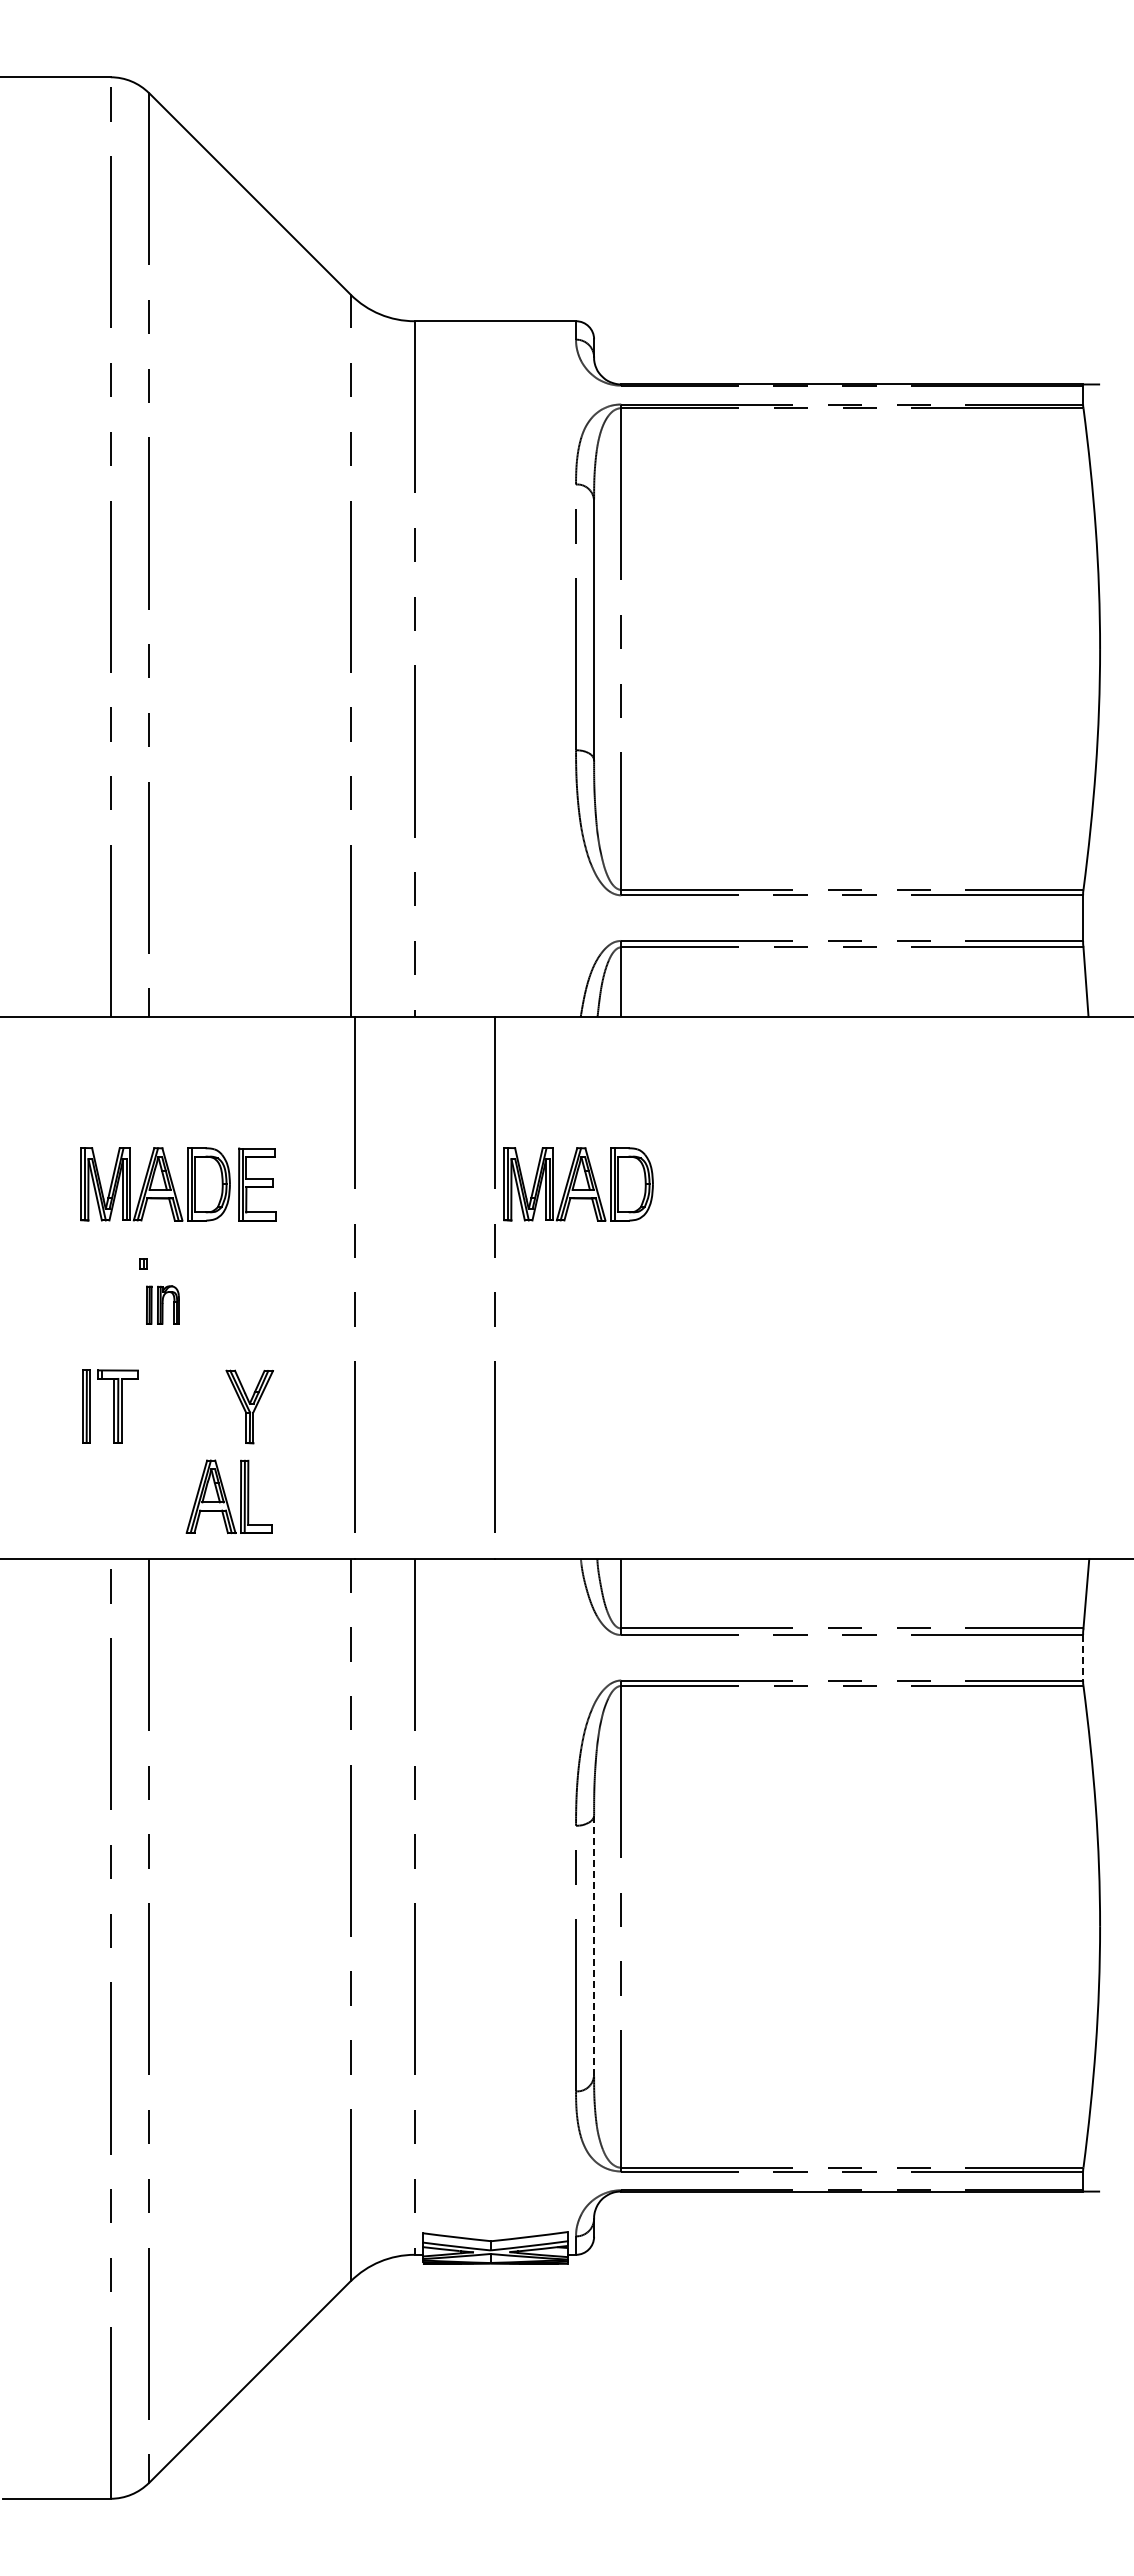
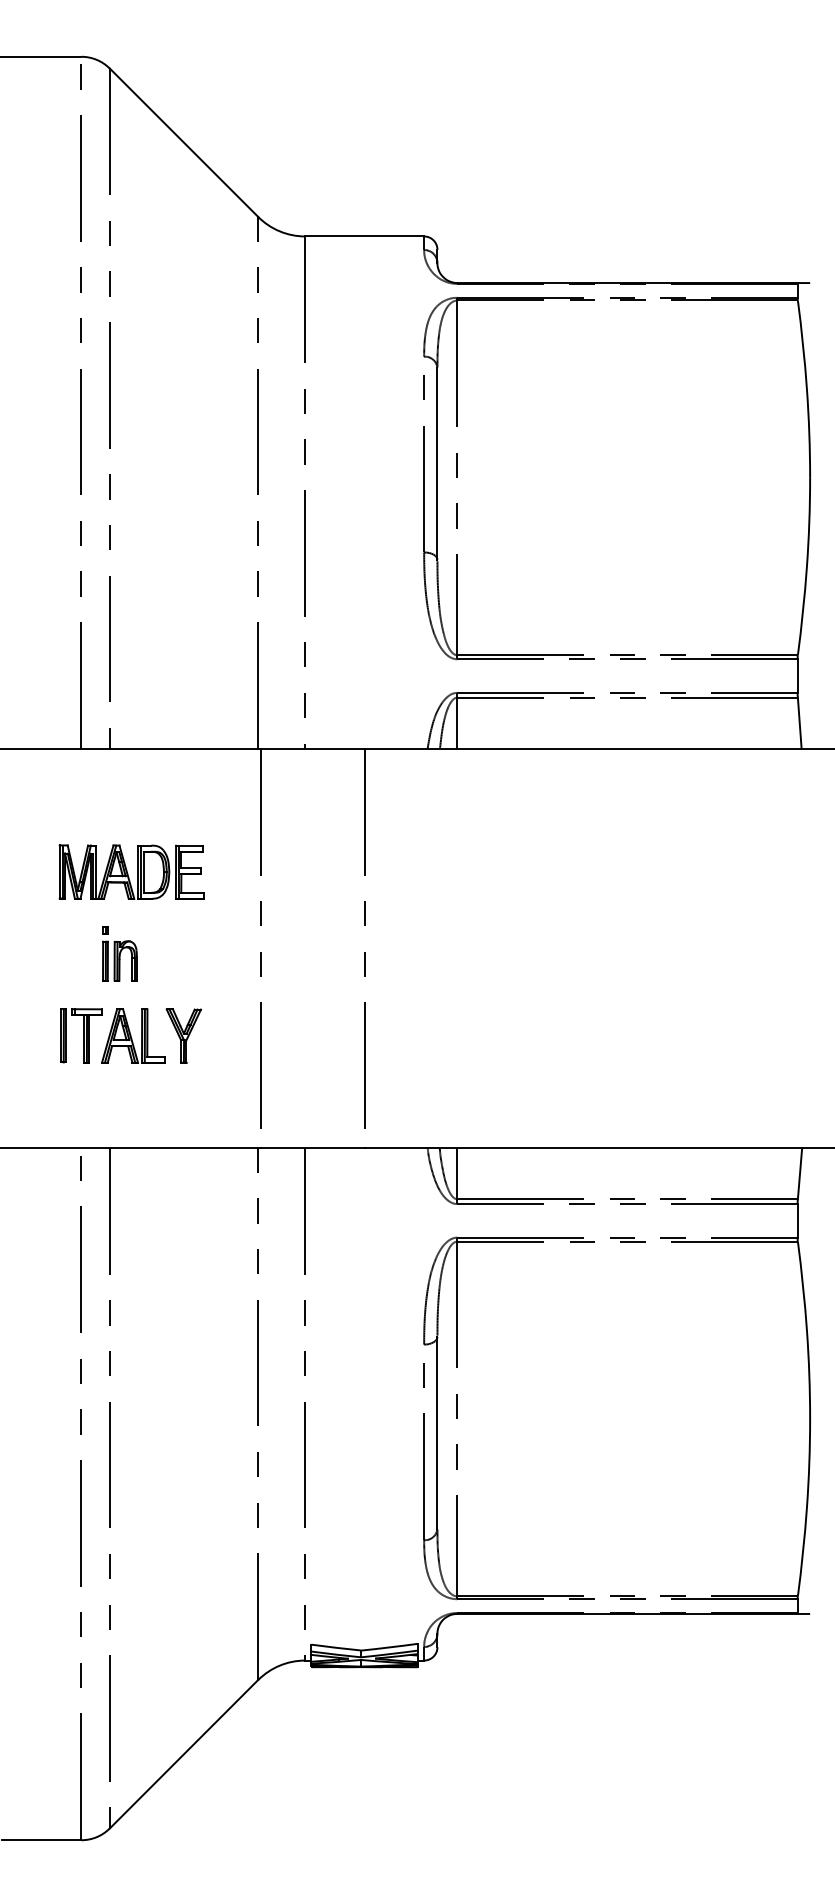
part: (578, 1184) -> (425, 872), removed
part: (162, 1304) -> (119, 960), size x1.43
part: (228, 1496) -> (132, 1035), moved
line: (1083, 1657) -> (797, 1220), dashed -> solid
line: (594, 1946) -> (437, 1433), dashed -> solid

